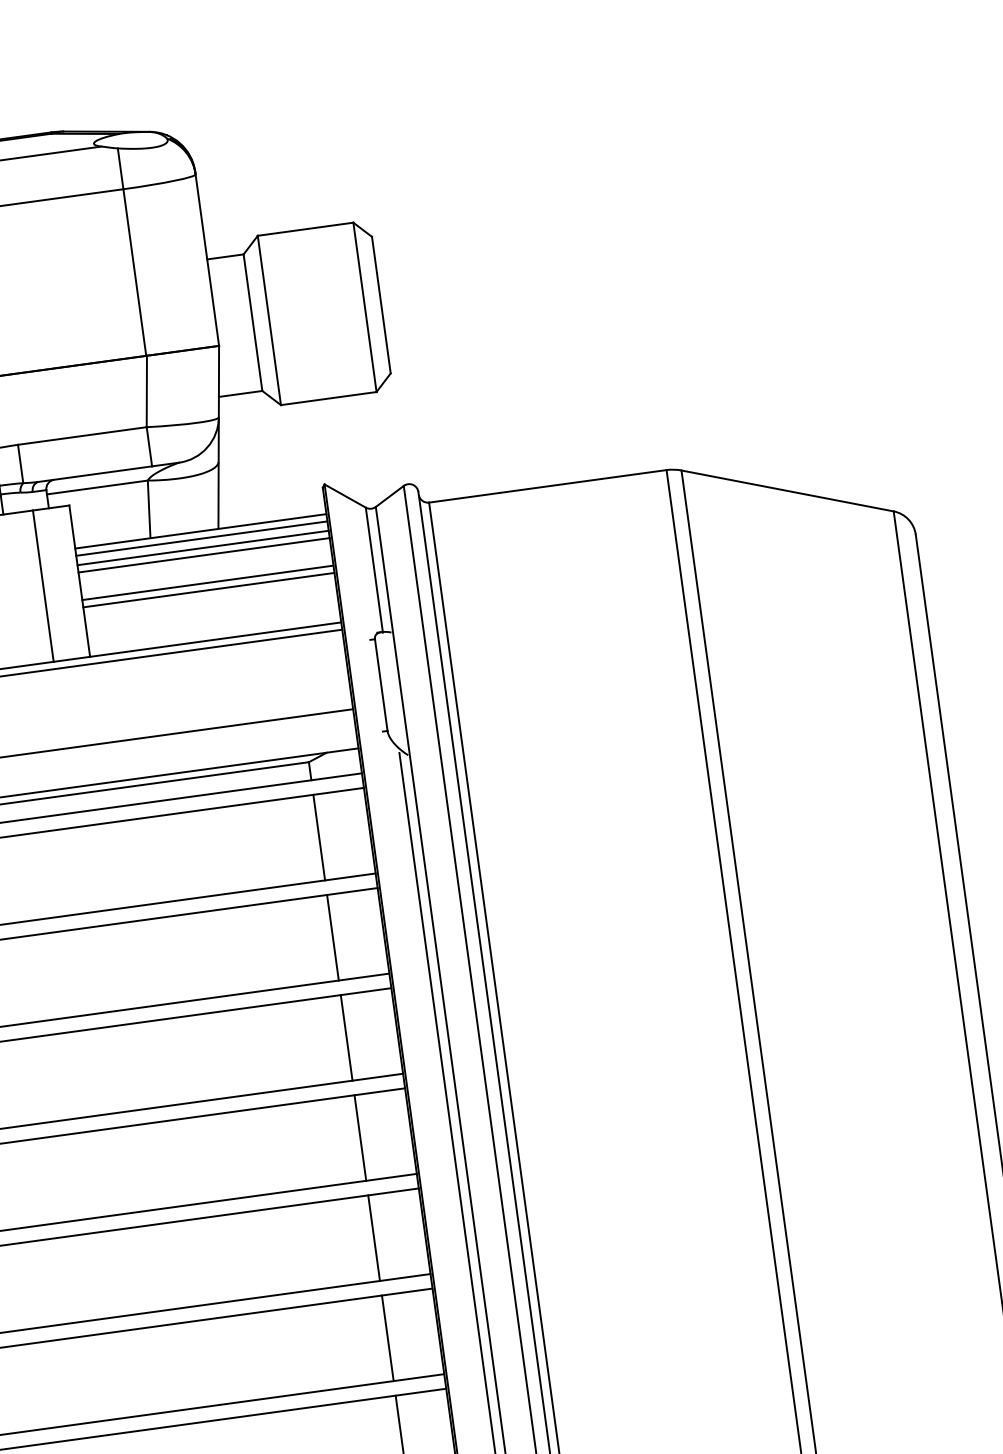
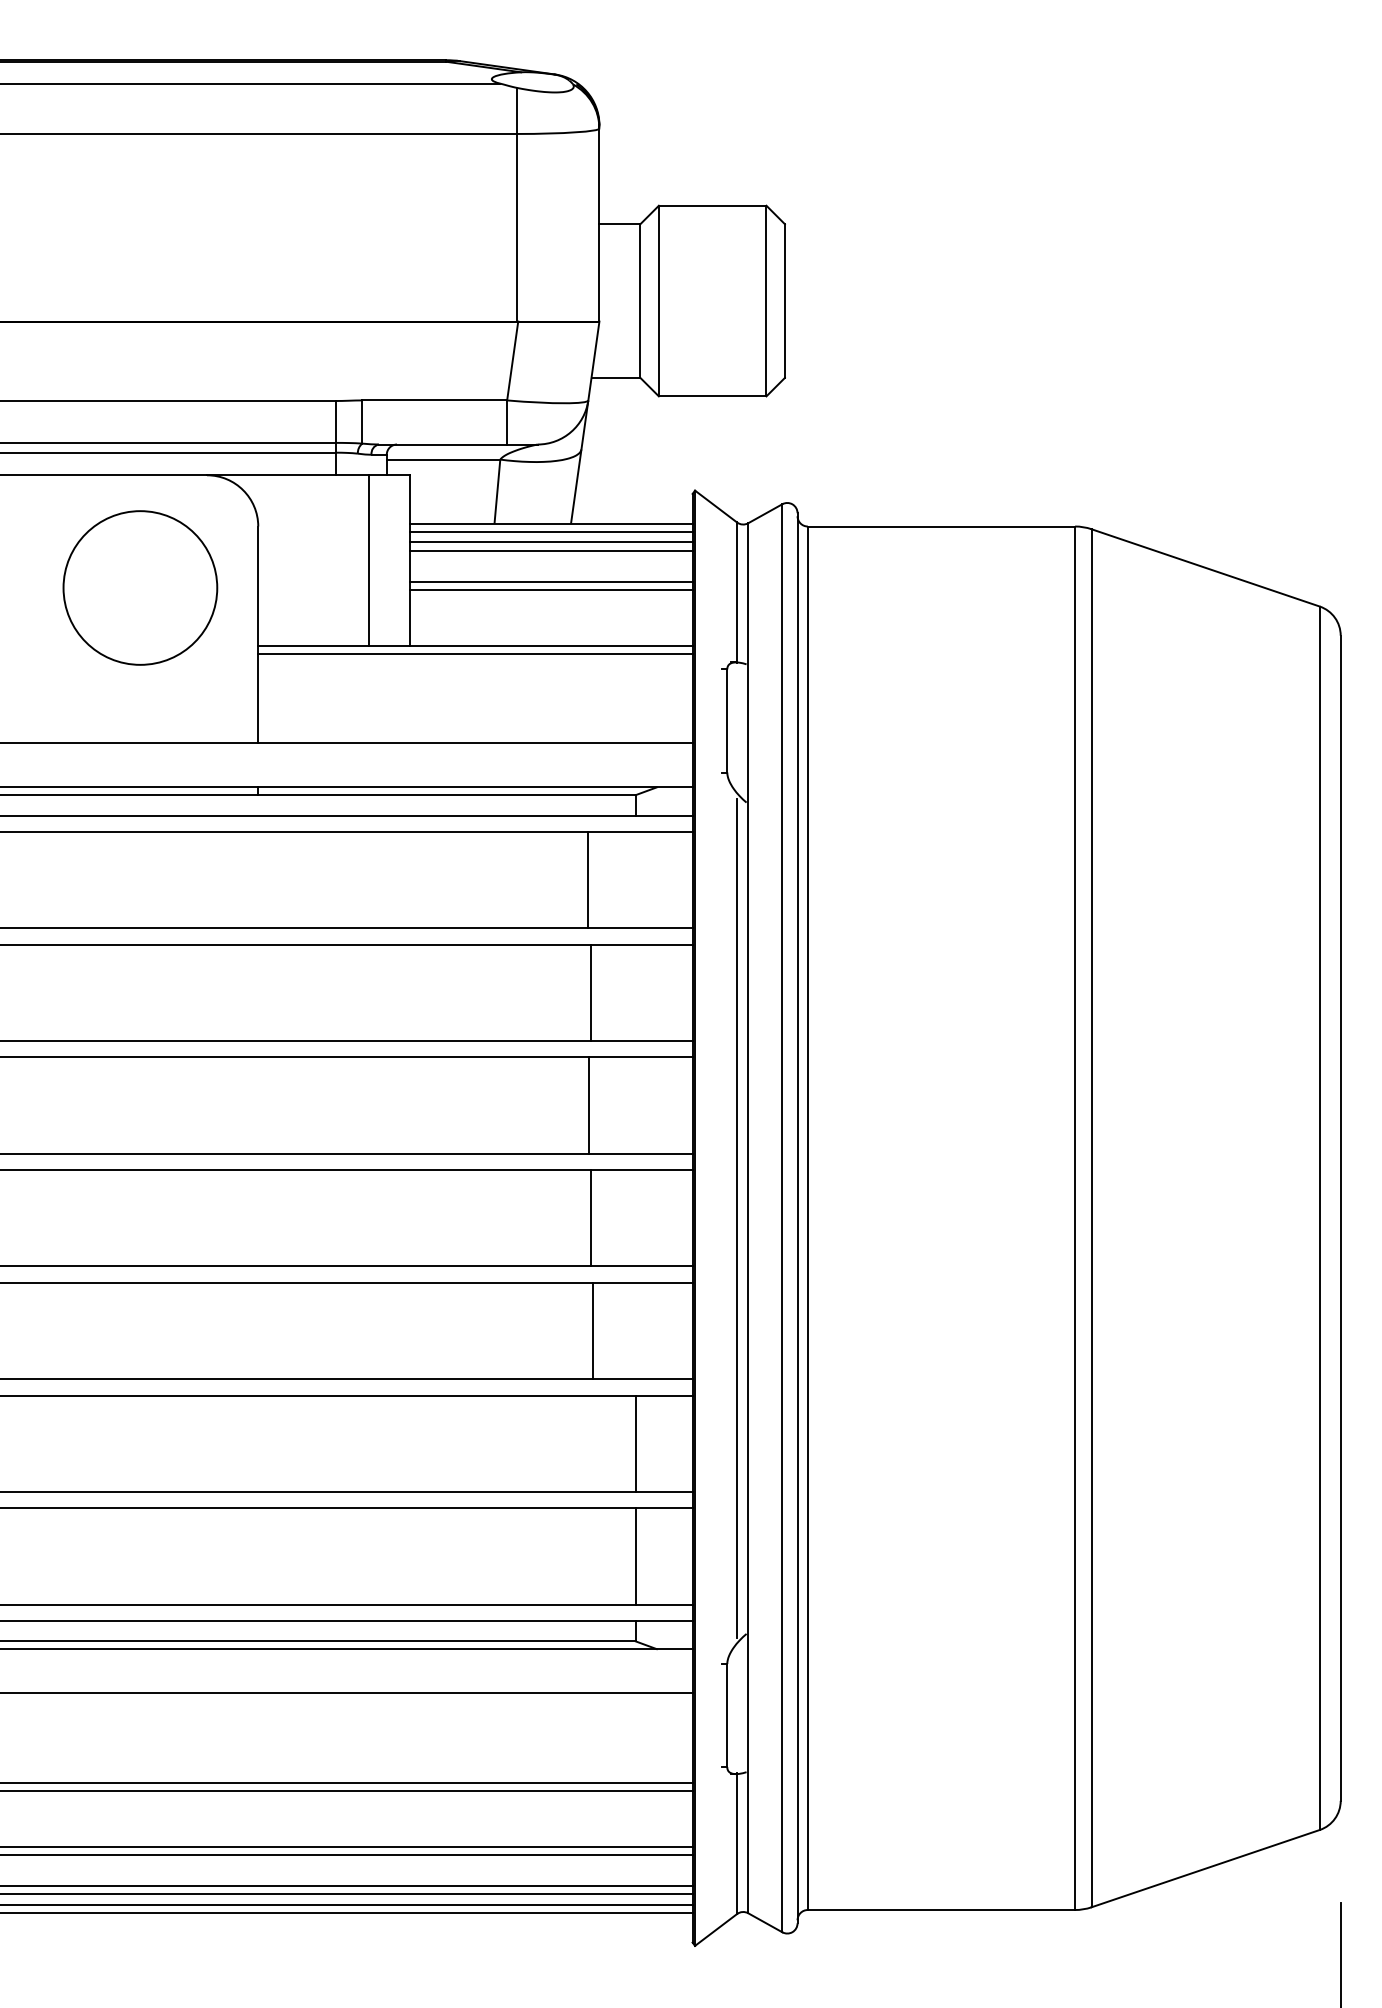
line: (319, 837) -> (587, 879), moved
line: (332, 937) -> (590, 992), moved
line: (346, 1037) -> (588, 1105), moved
line: (360, 1138) -> (590, 1218), moved
line: (373, 1237) -> (592, 1330), moved

